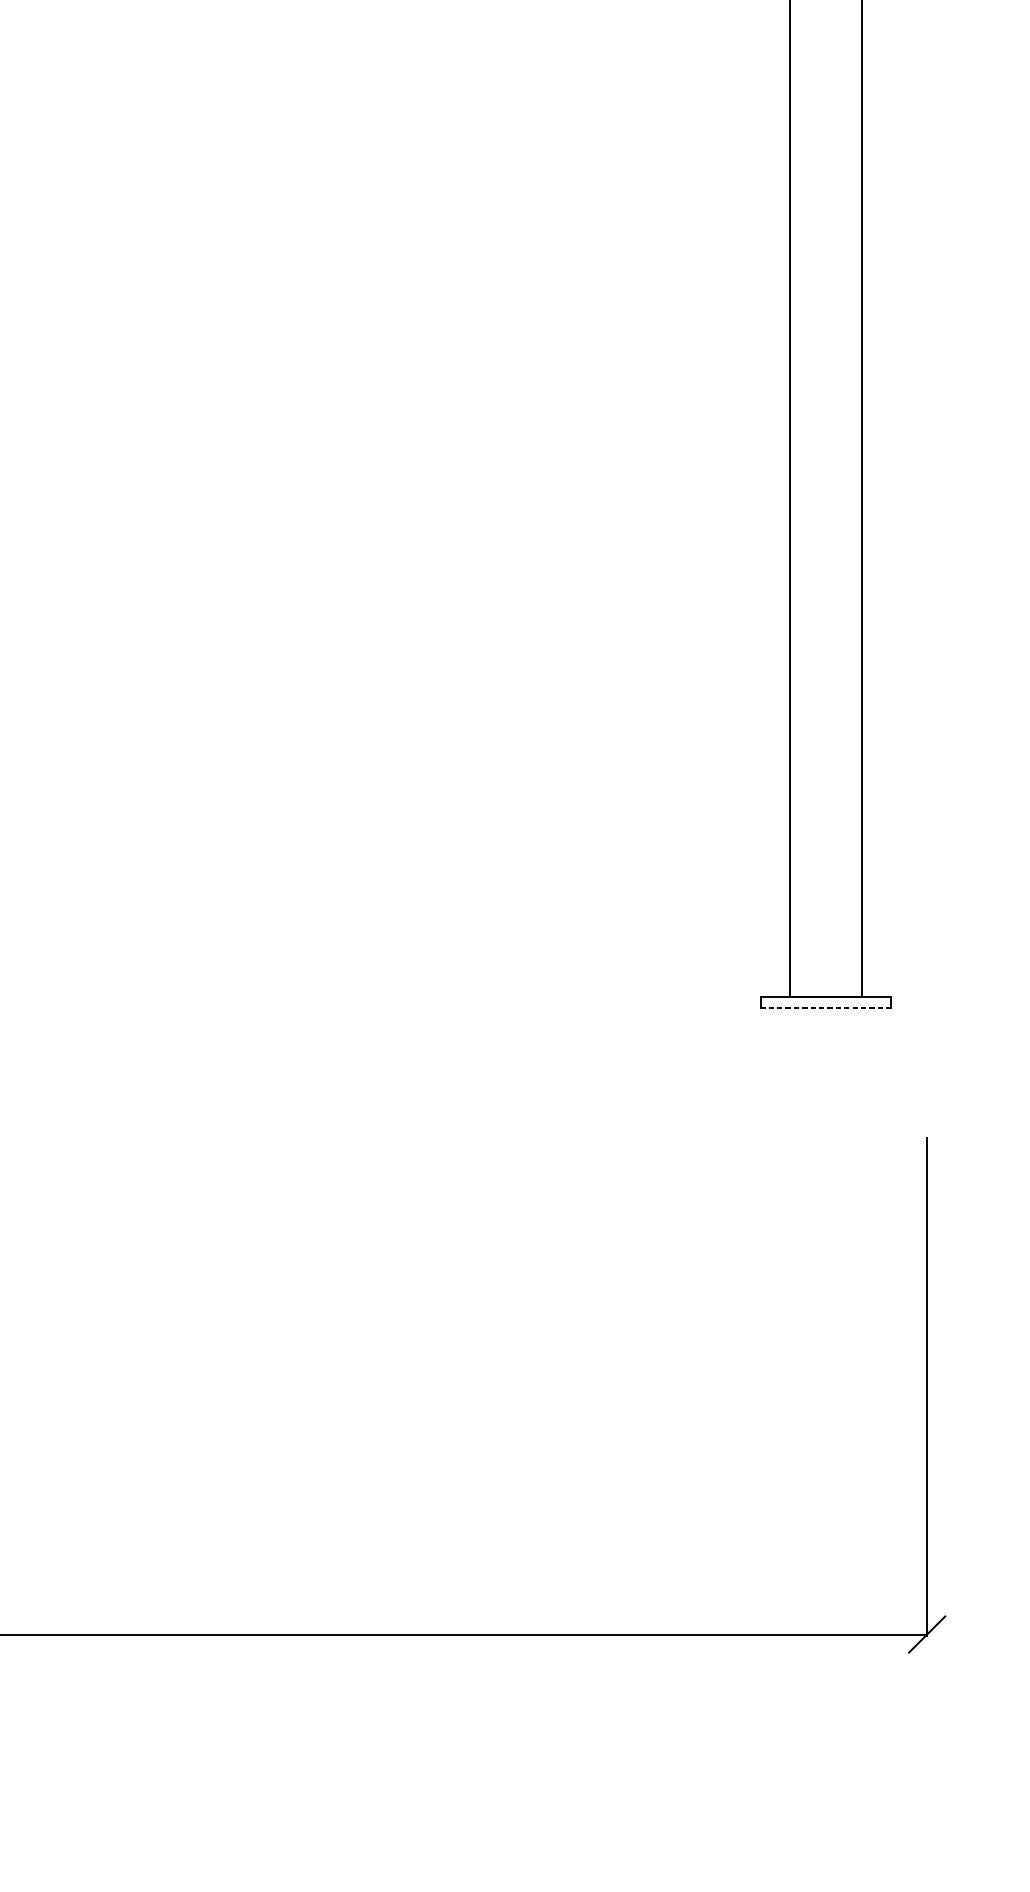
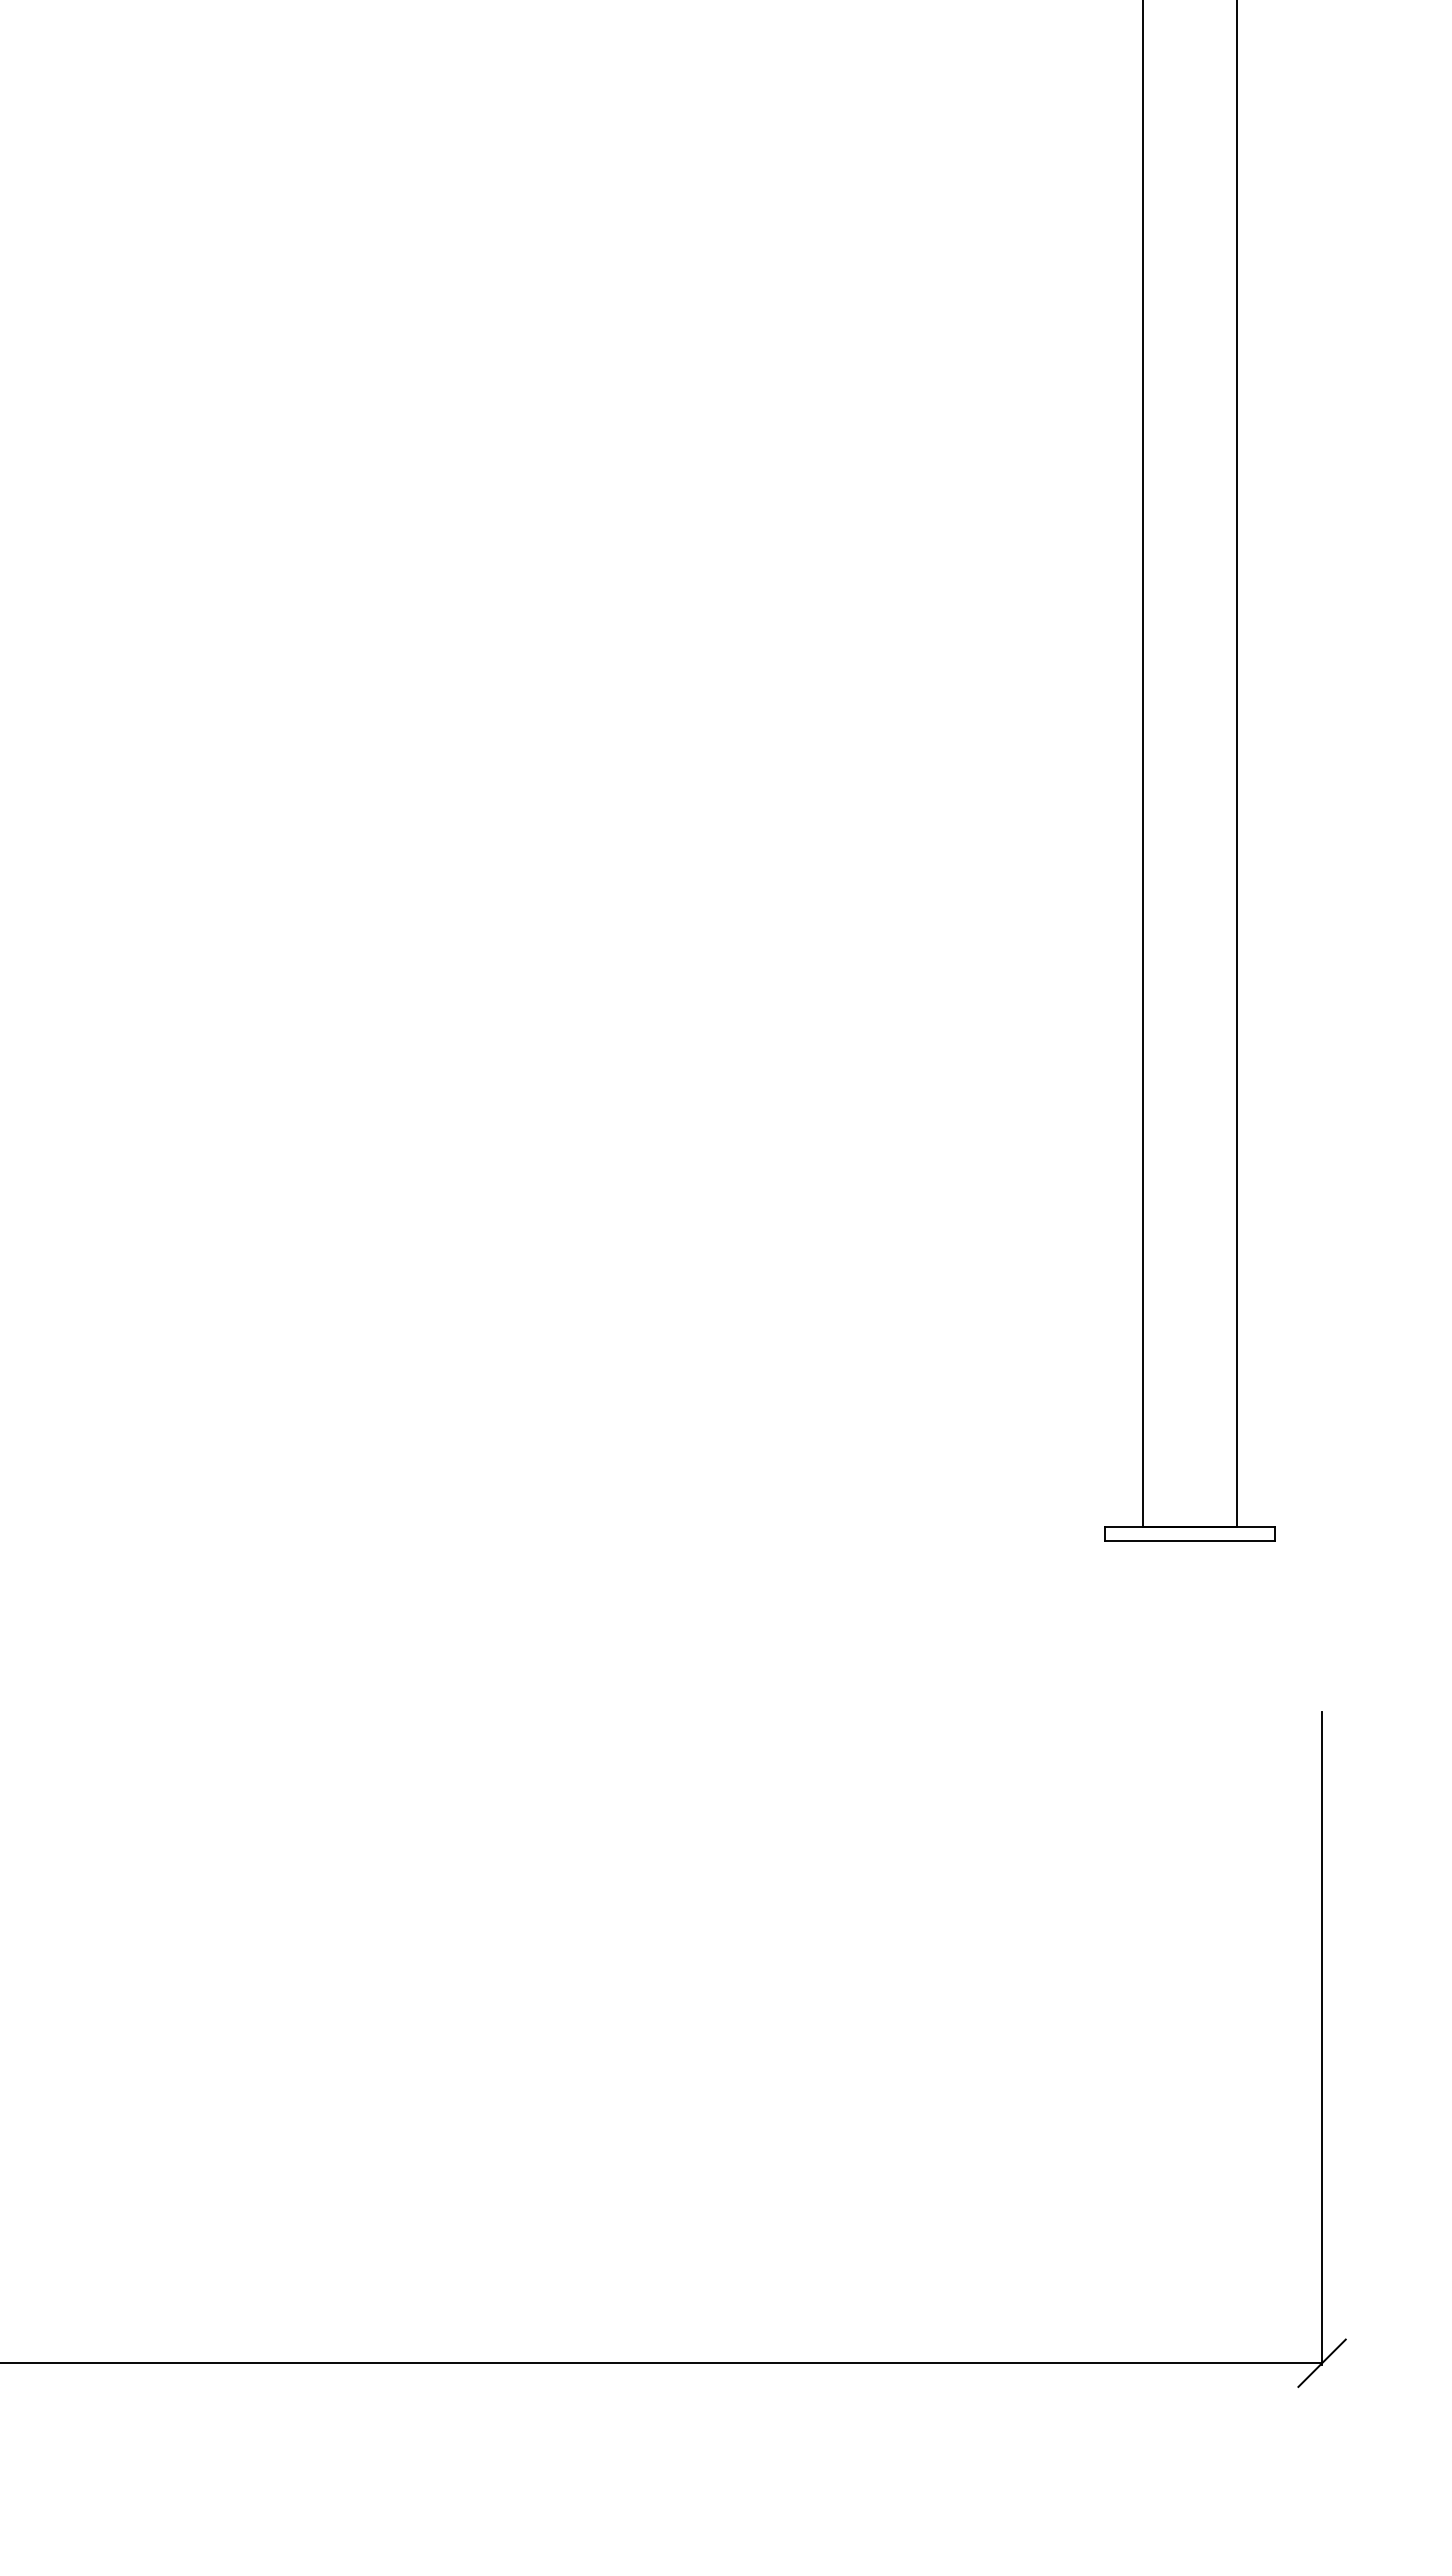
line: (826, 1008) -> (1189, 1541), dashed -> solid

